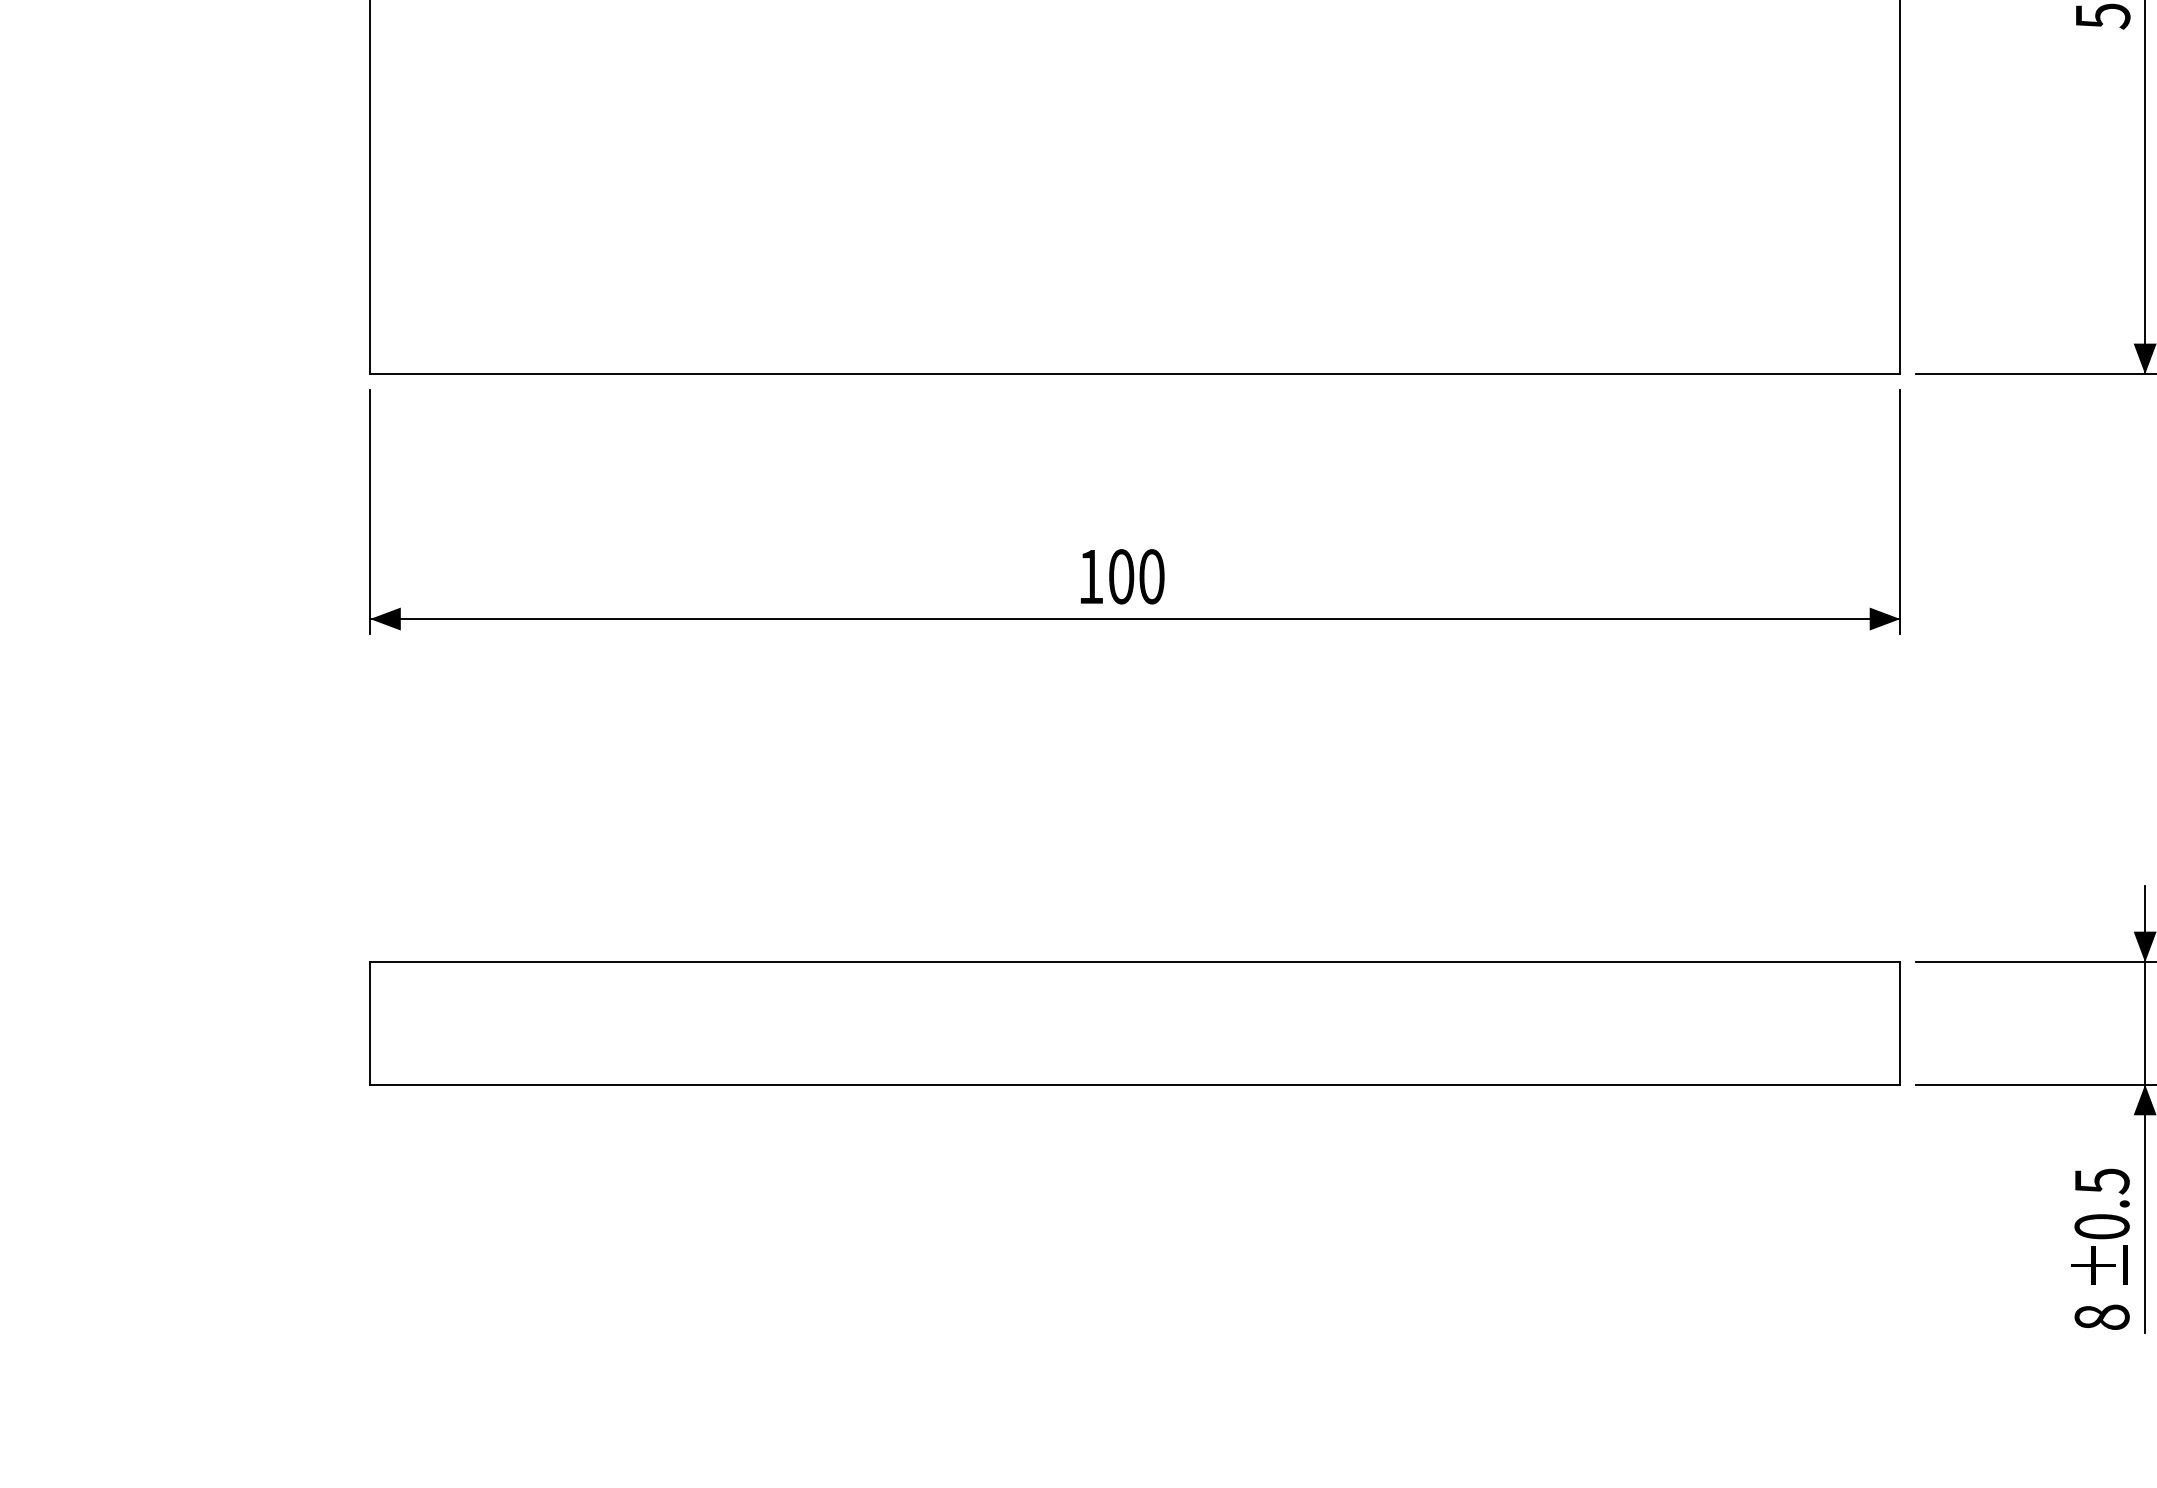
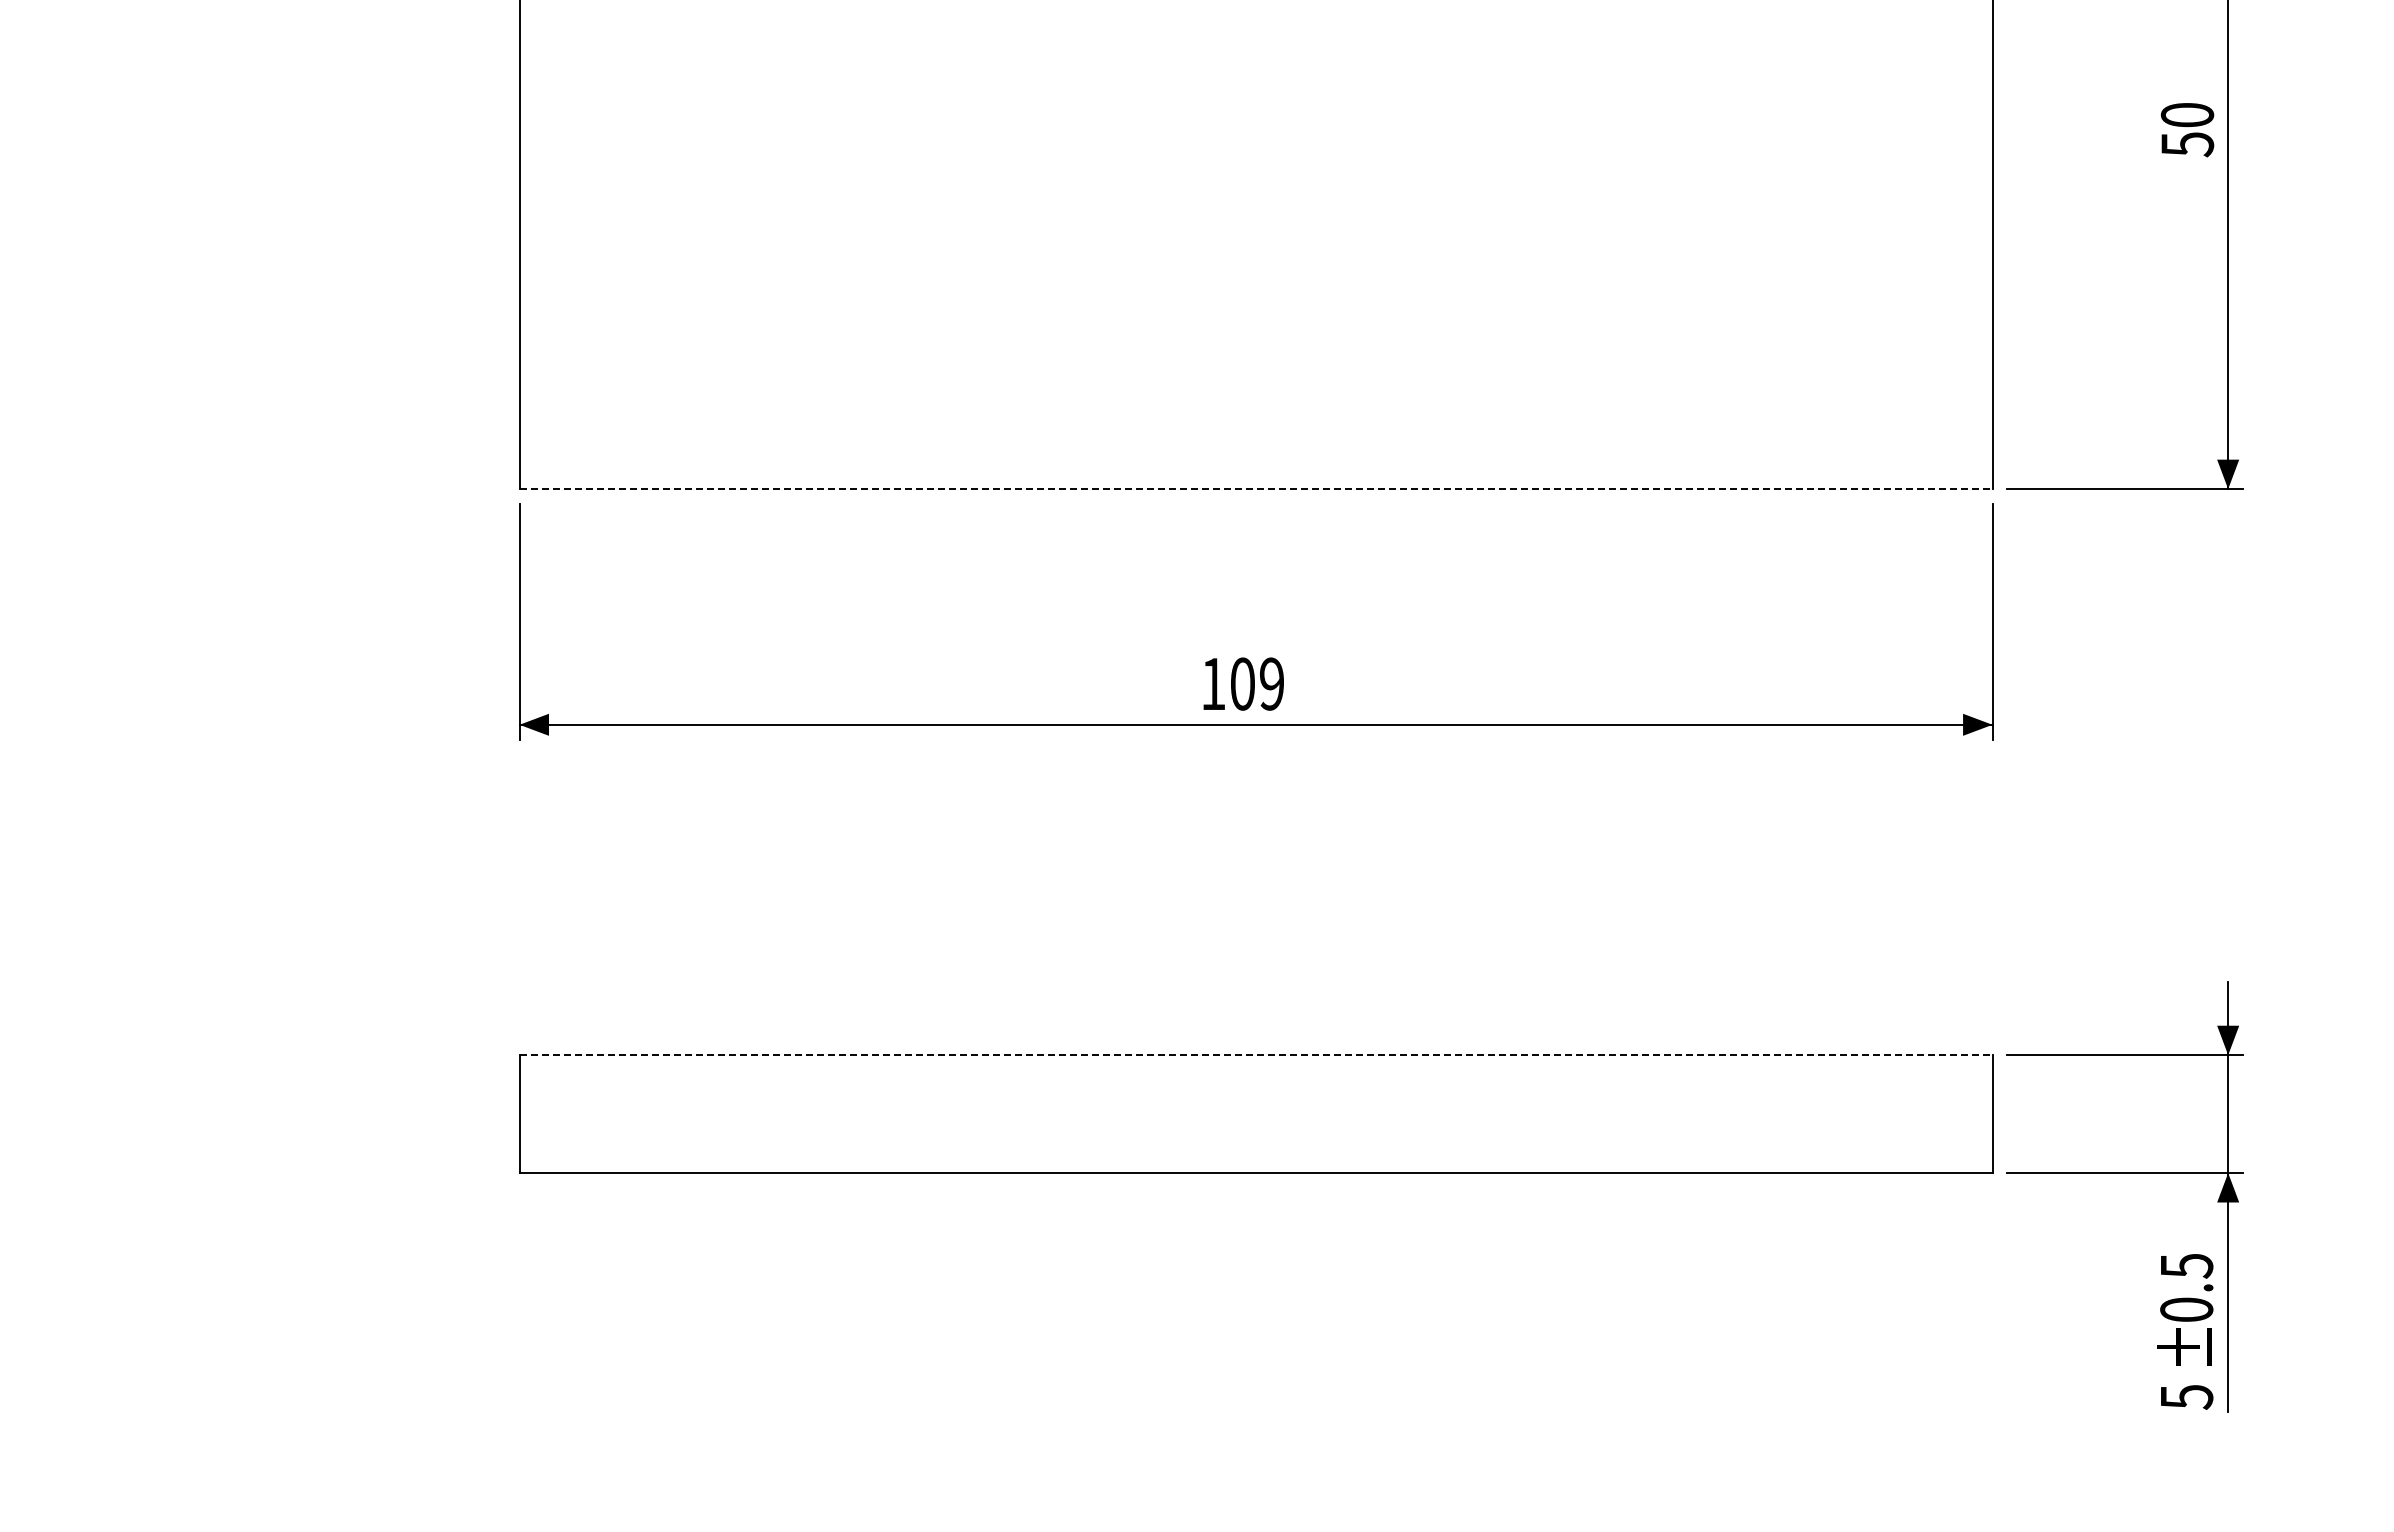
line: (1135, 374) -> (1256, 489), solid -> dashed
text: (1152, 576) -> (1272, 683), 100 -> 109
line: (1135, 962) -> (1256, 1055), solid -> dashed
text: (2101, 1316) -> (2186, 1396), 8 -> 5

